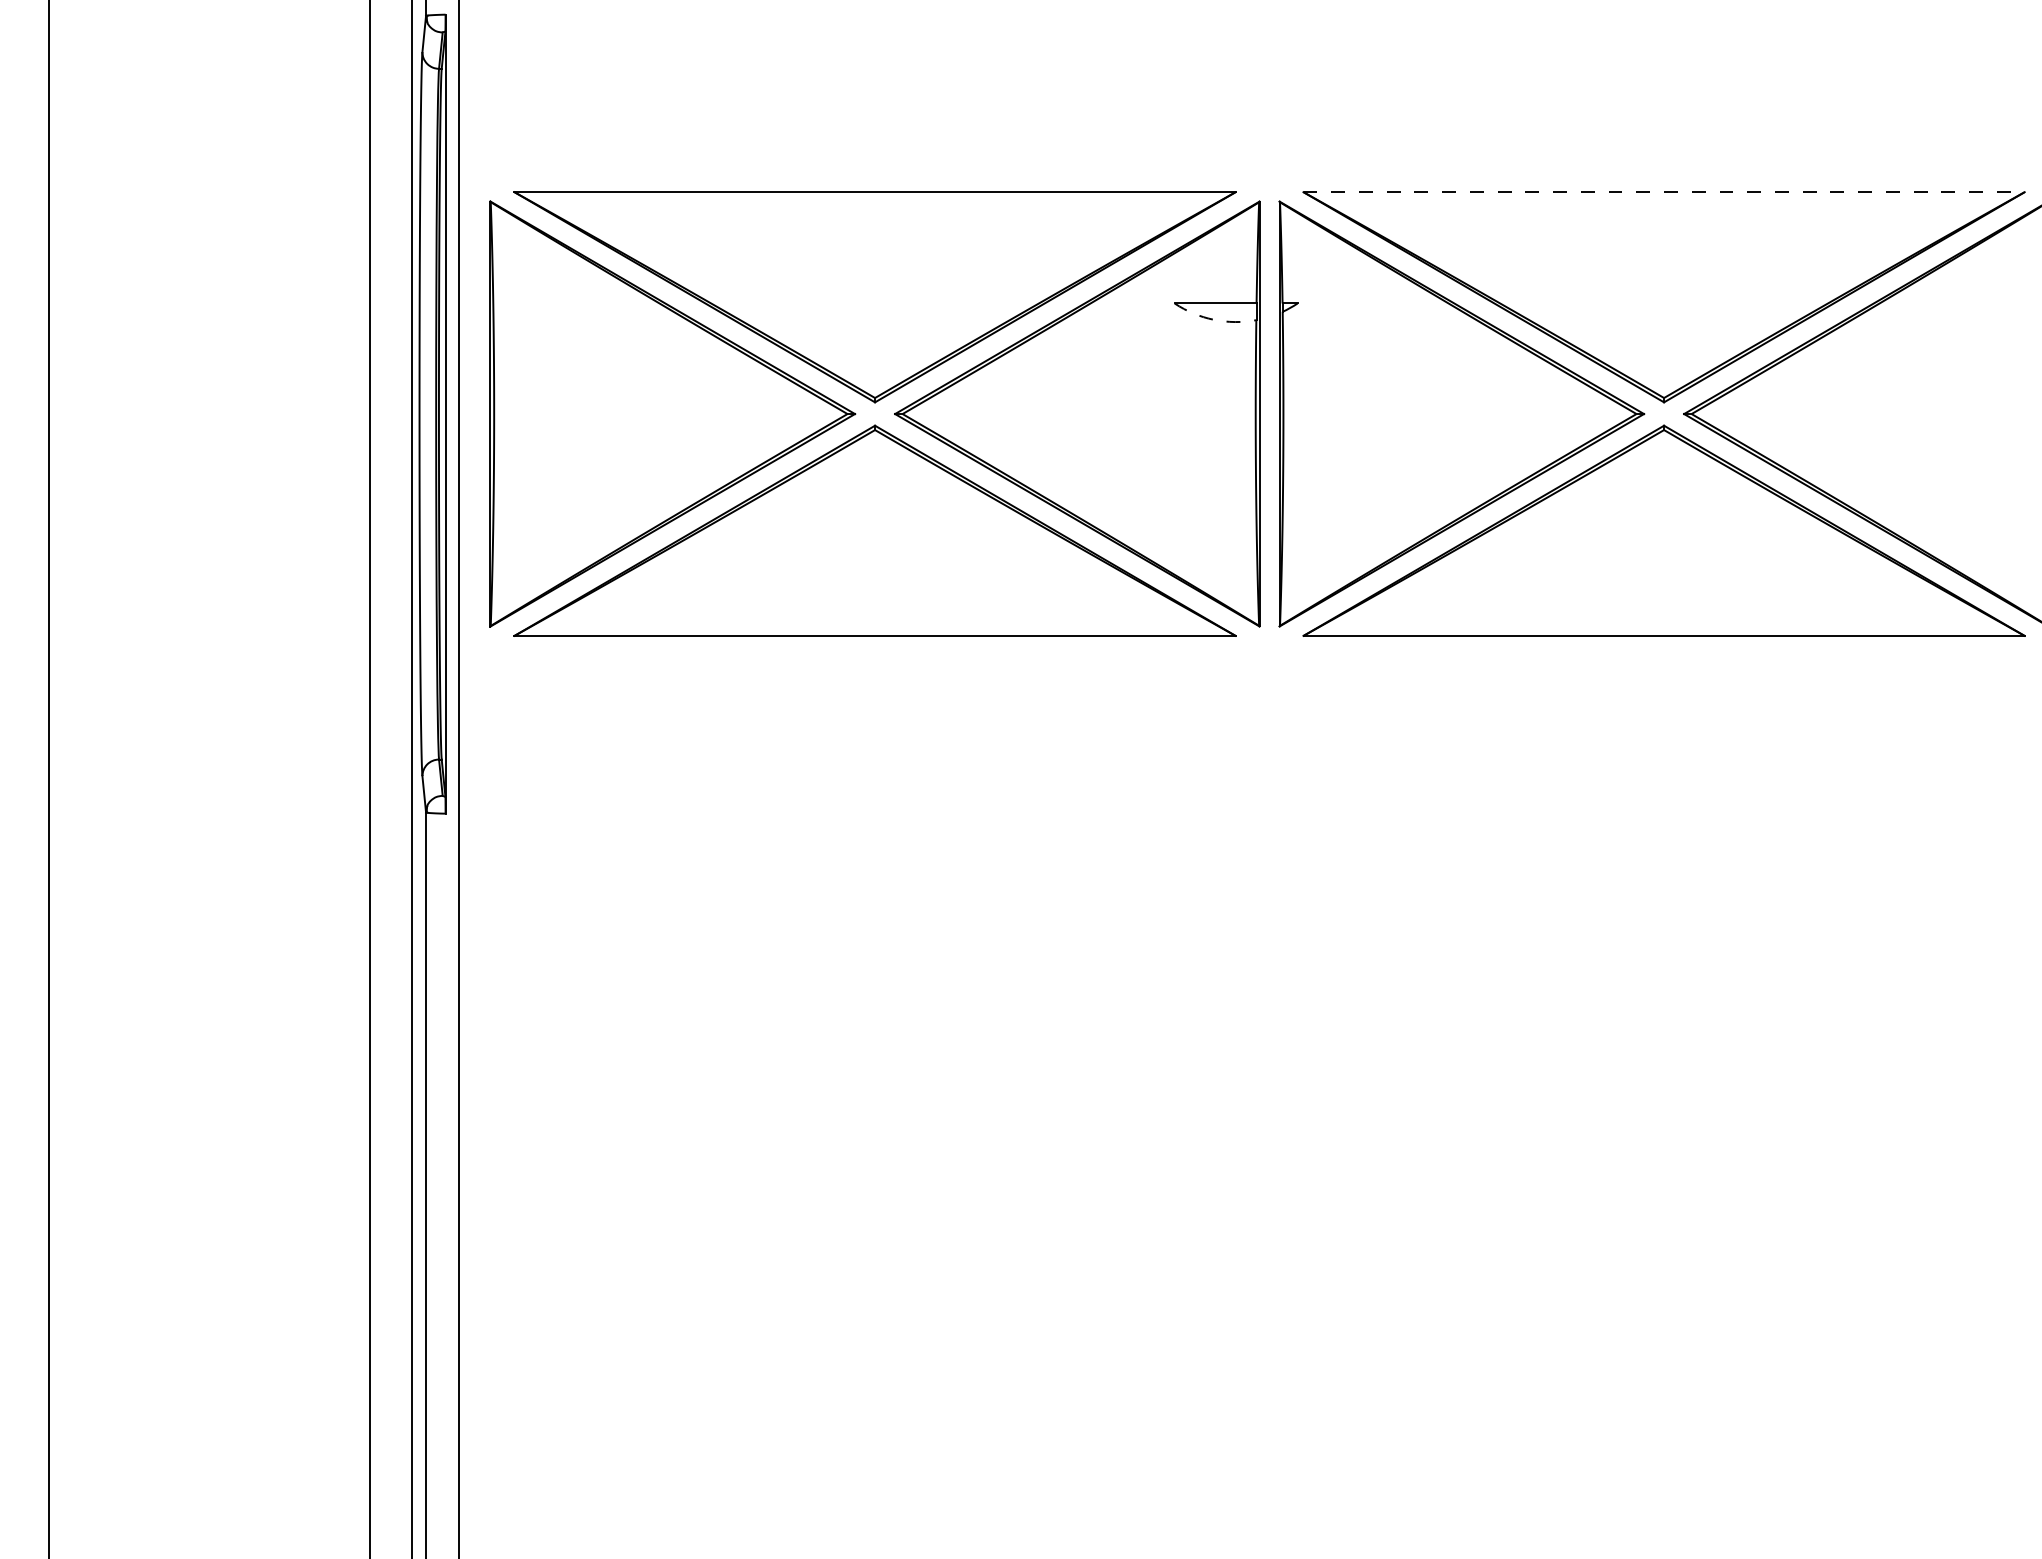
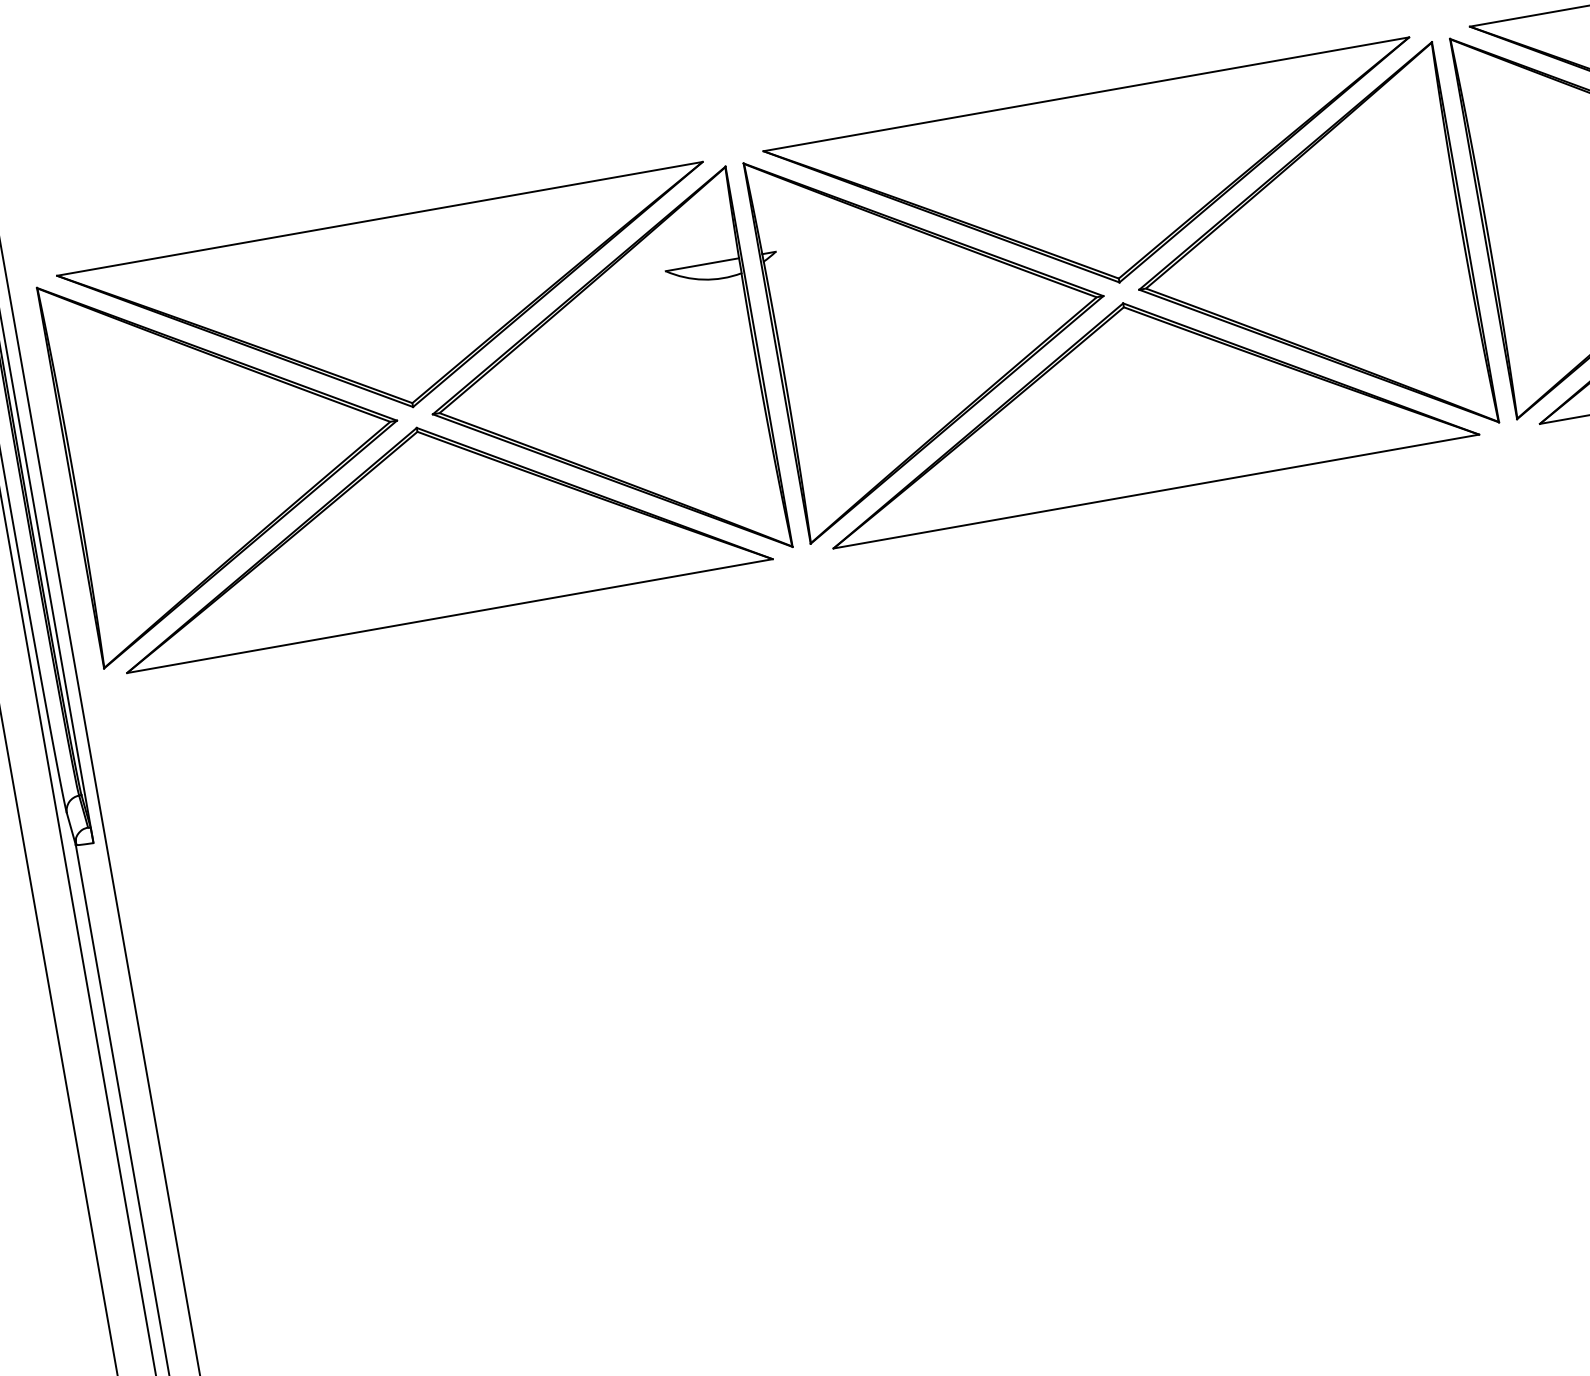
line: (1664, 192) -> (1086, 94), dashed -> solid
arc: (1214, 319) -> (703, 279), dashed -> solid

